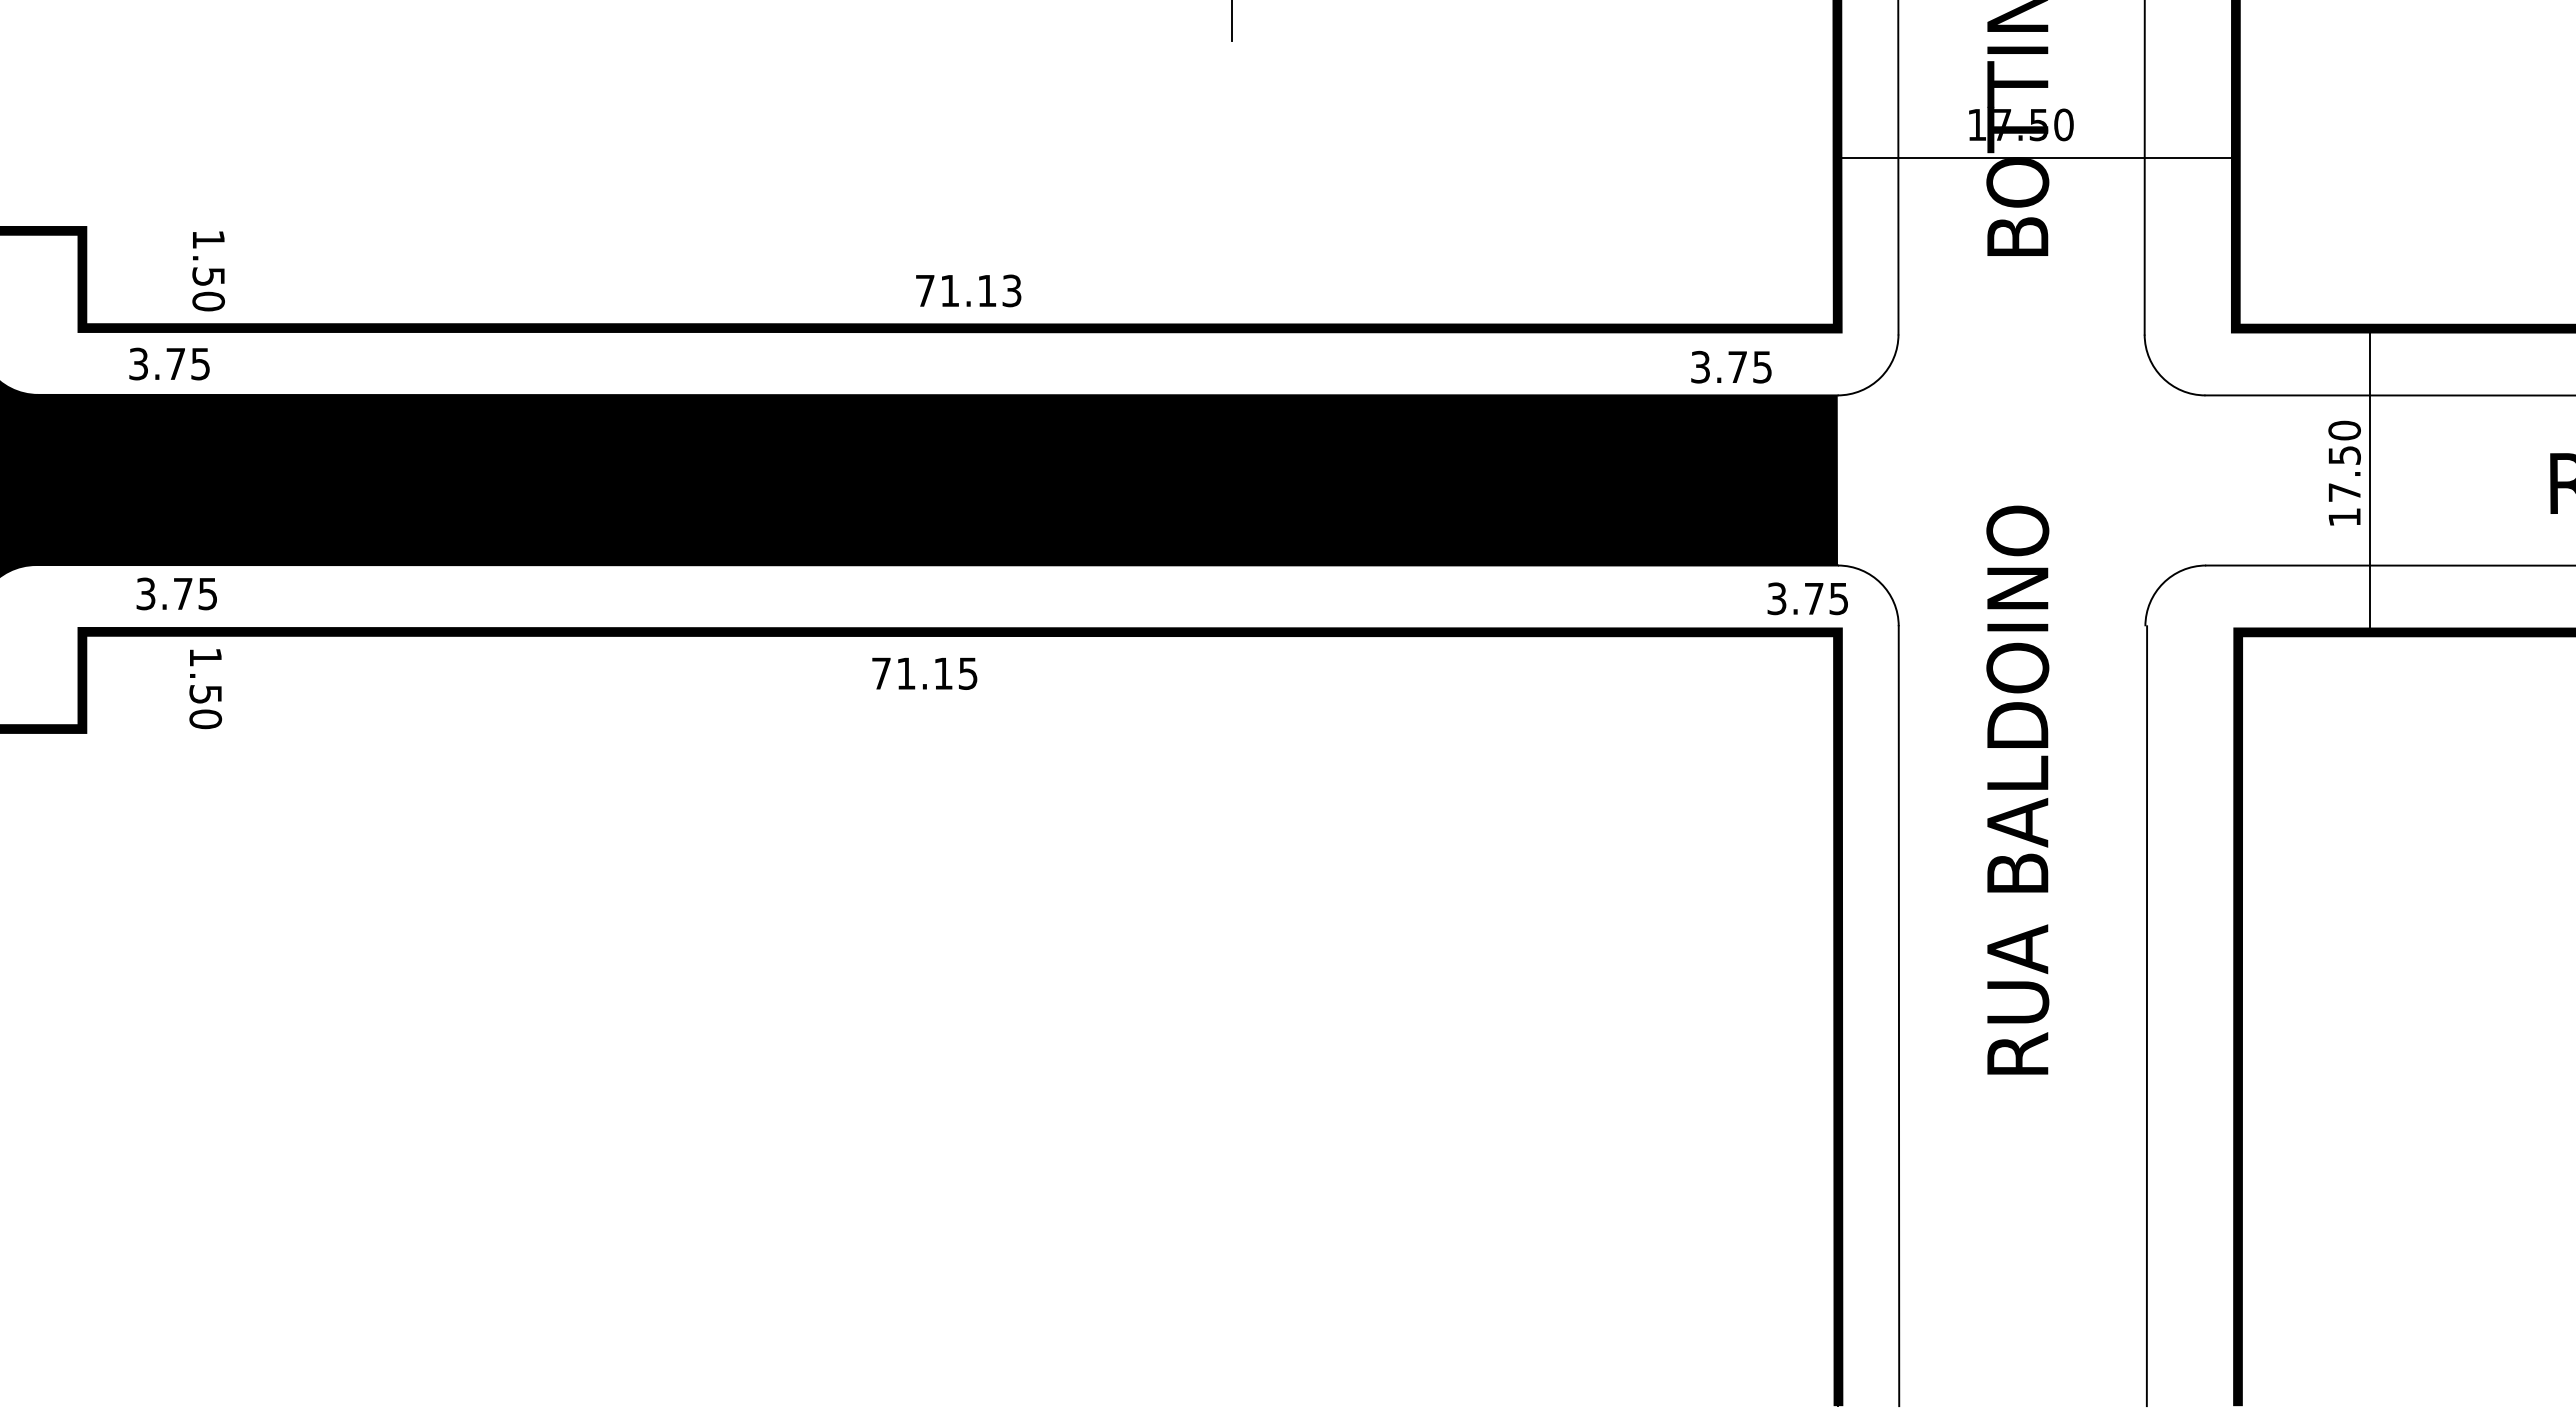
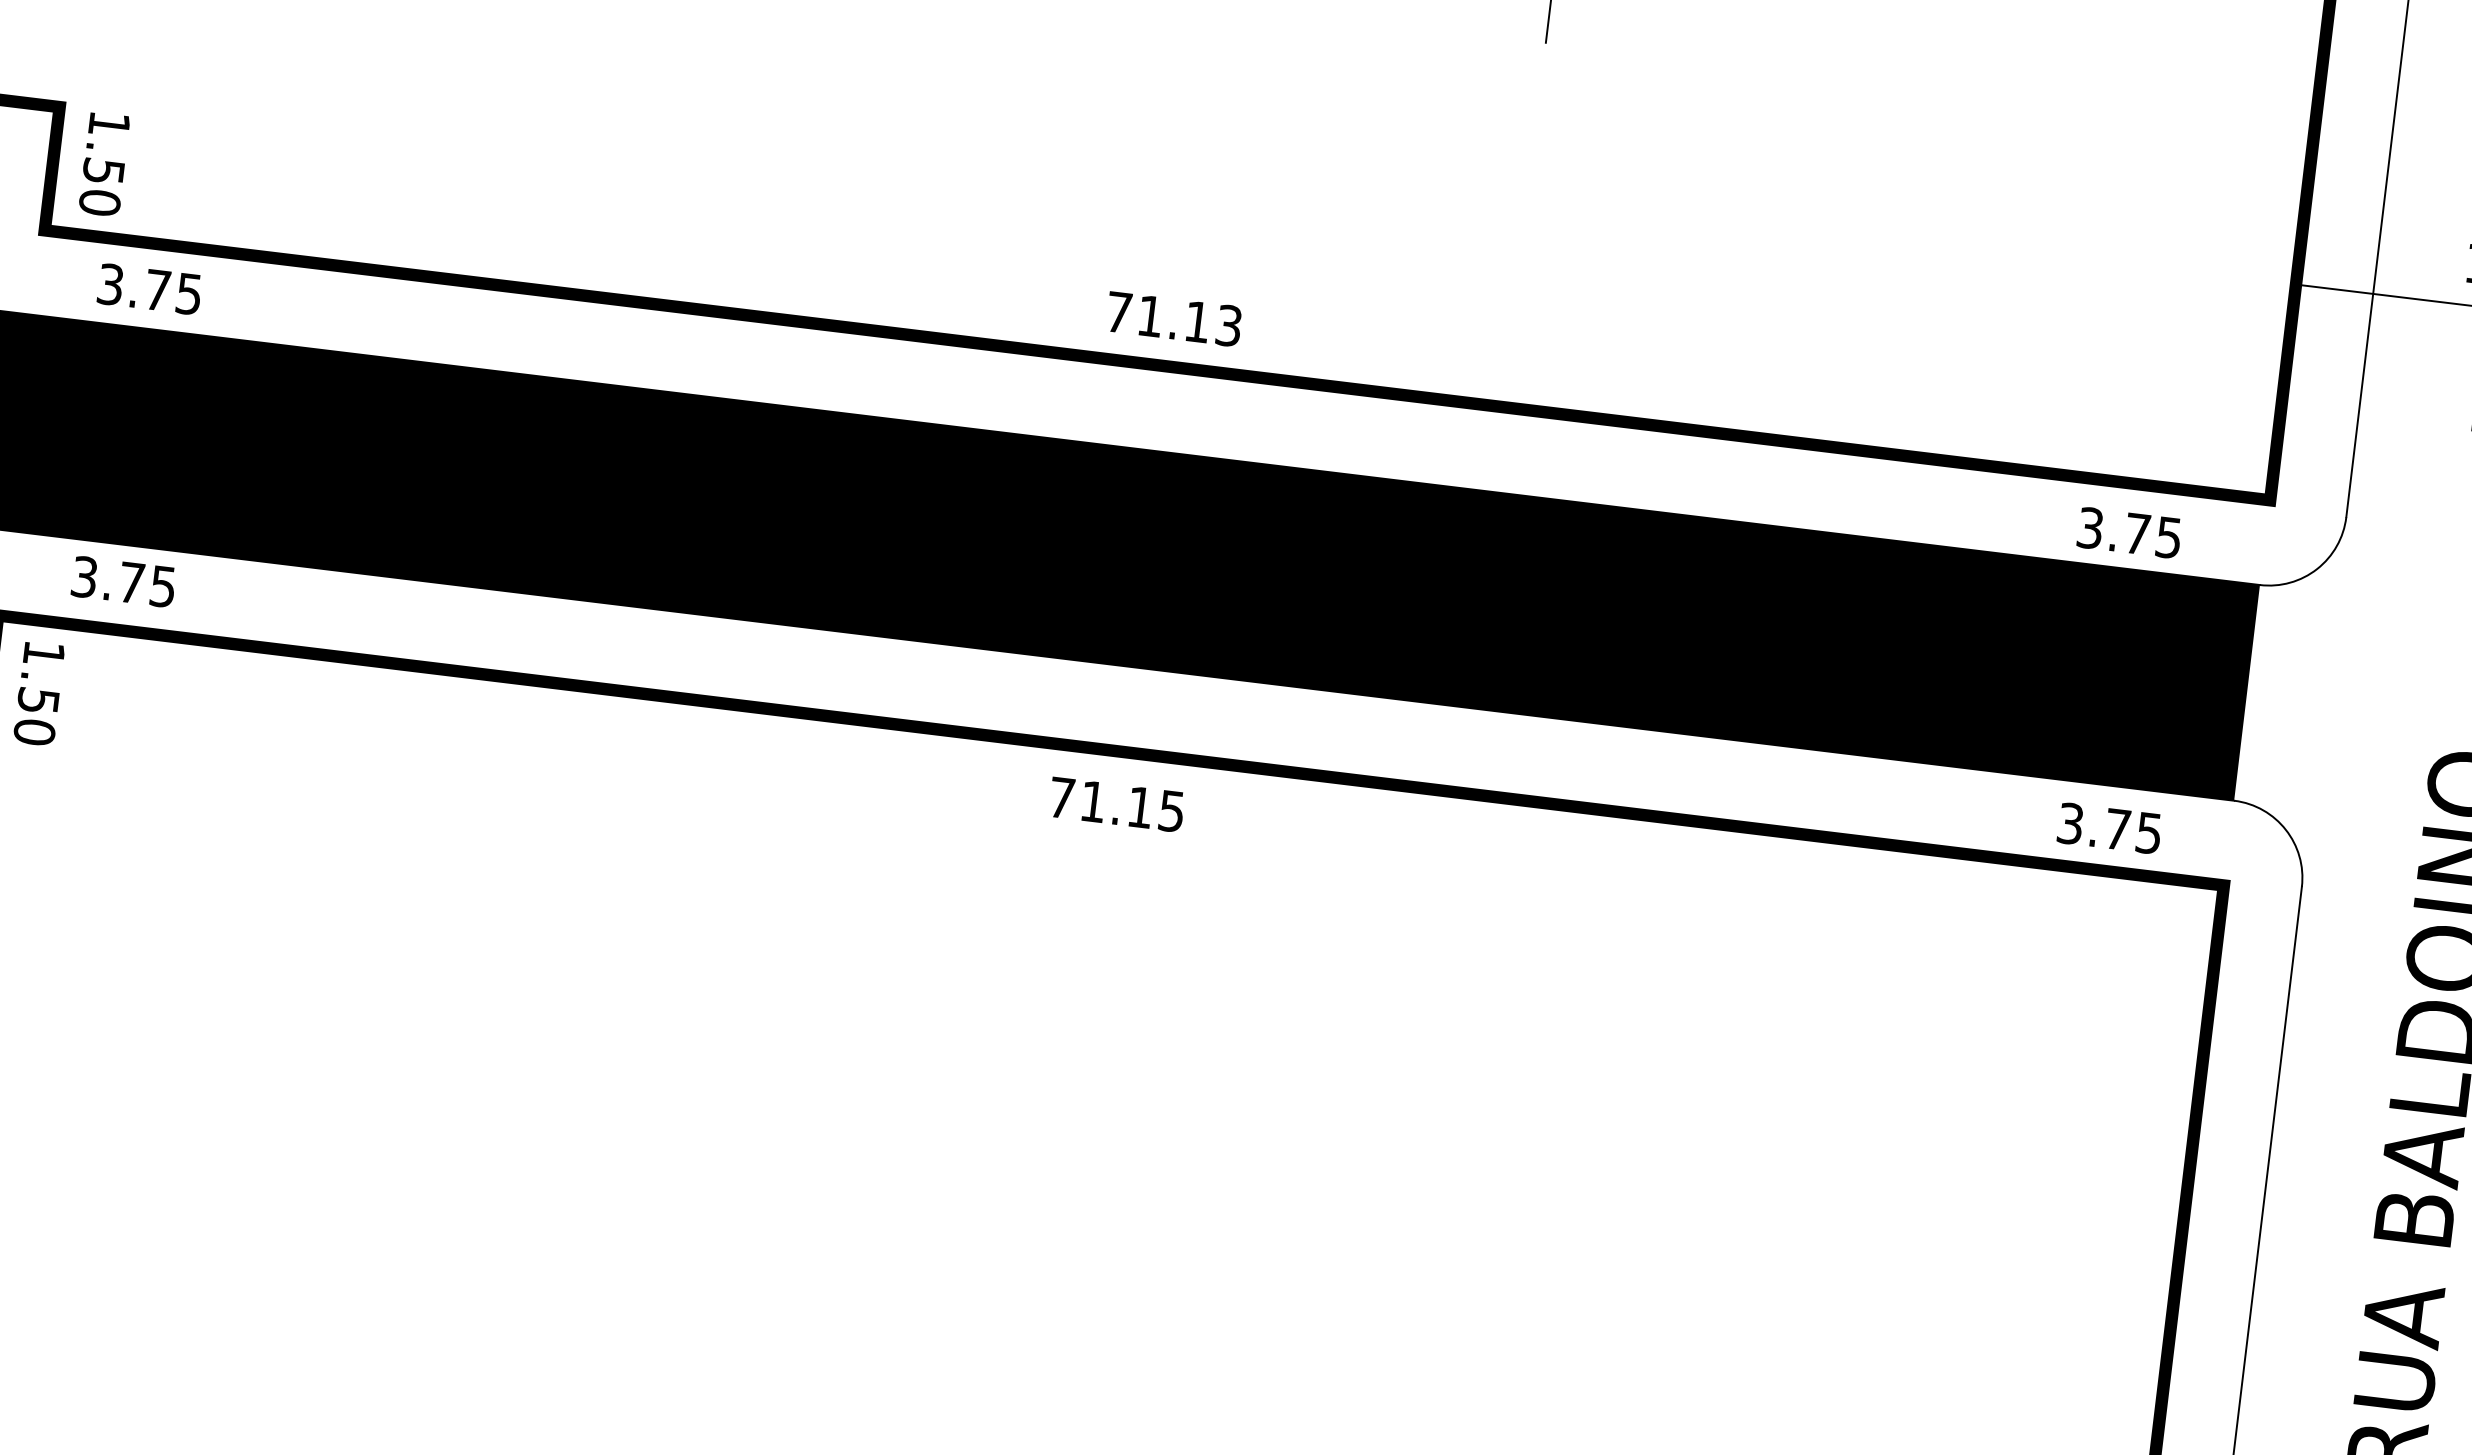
text: (208, 271) -> (104, 164), moved
text: (1807, 598) -> (2109, 828), moved
text: (924, 673) -> (1116, 804), moved
text: (205, 689) -> (38, 694), moved

